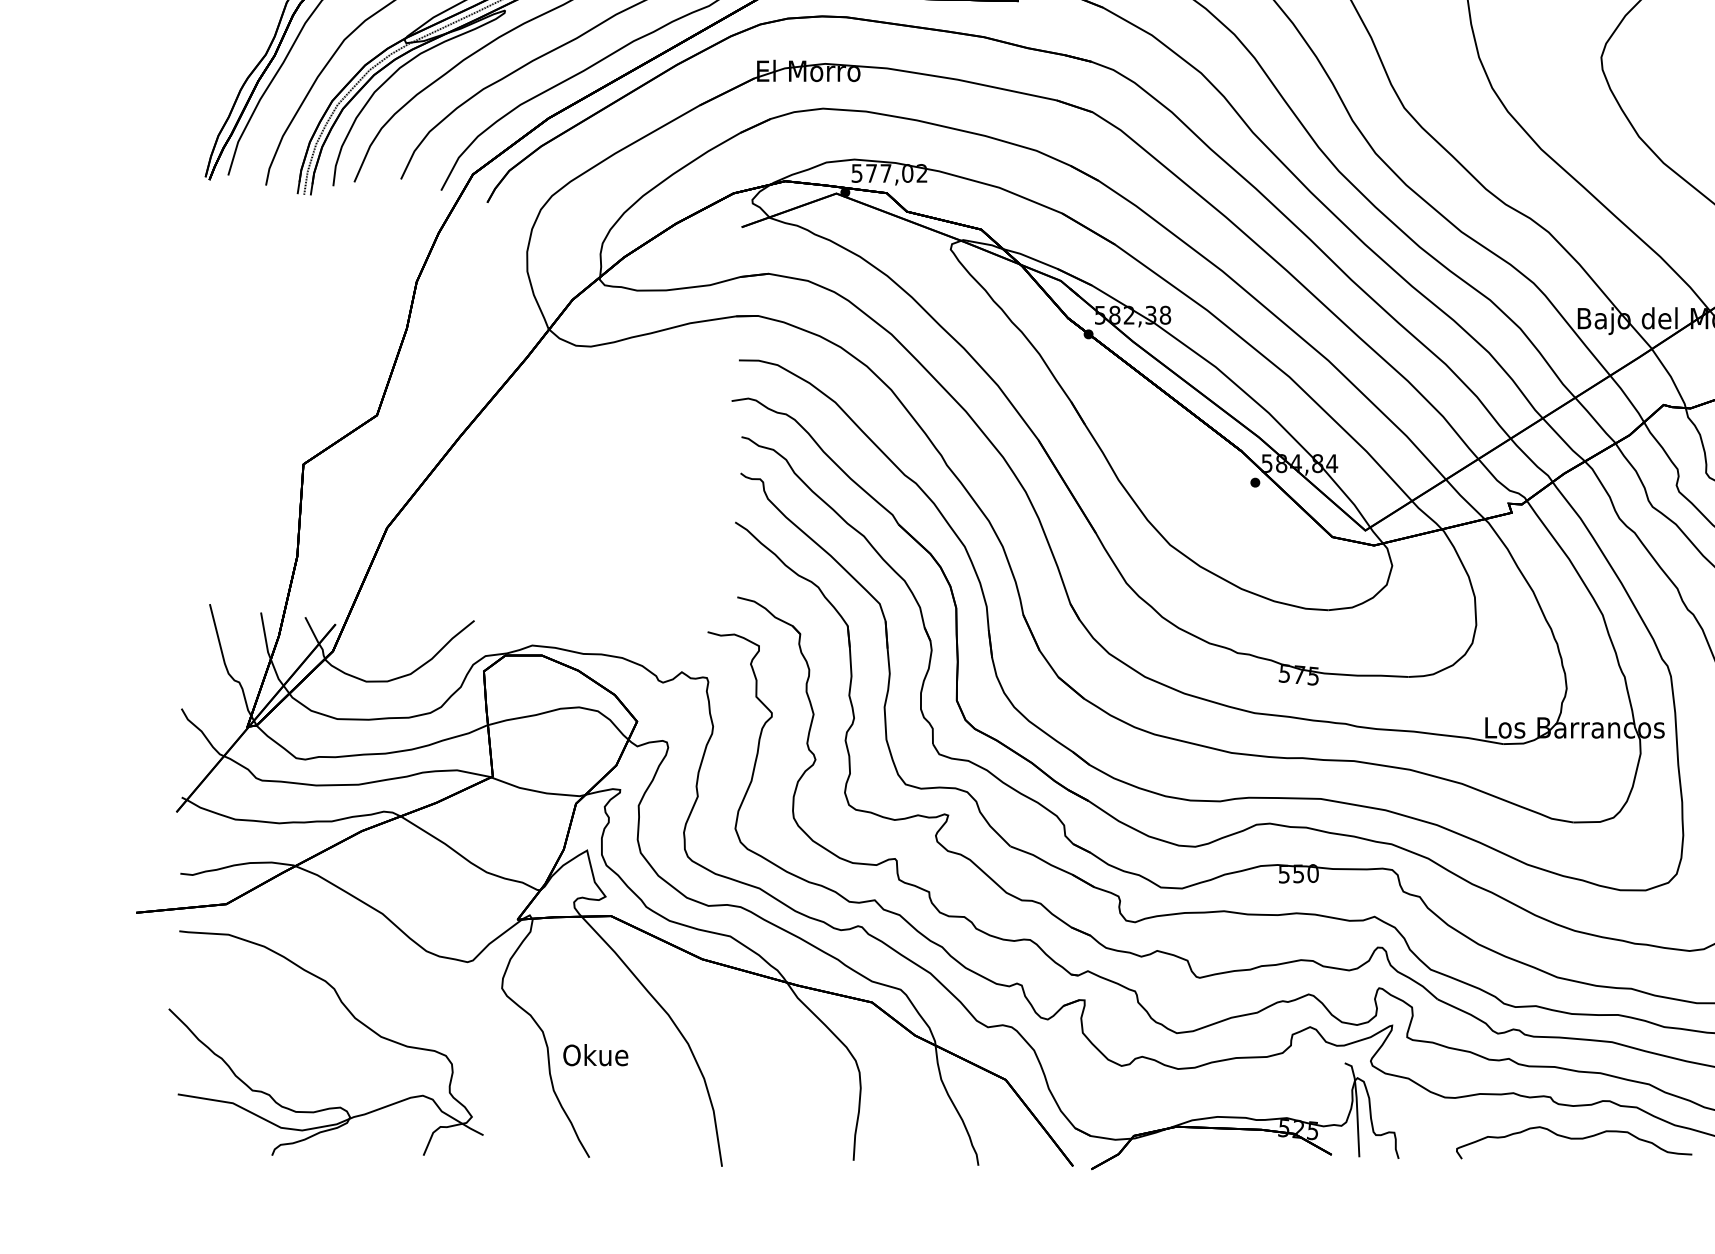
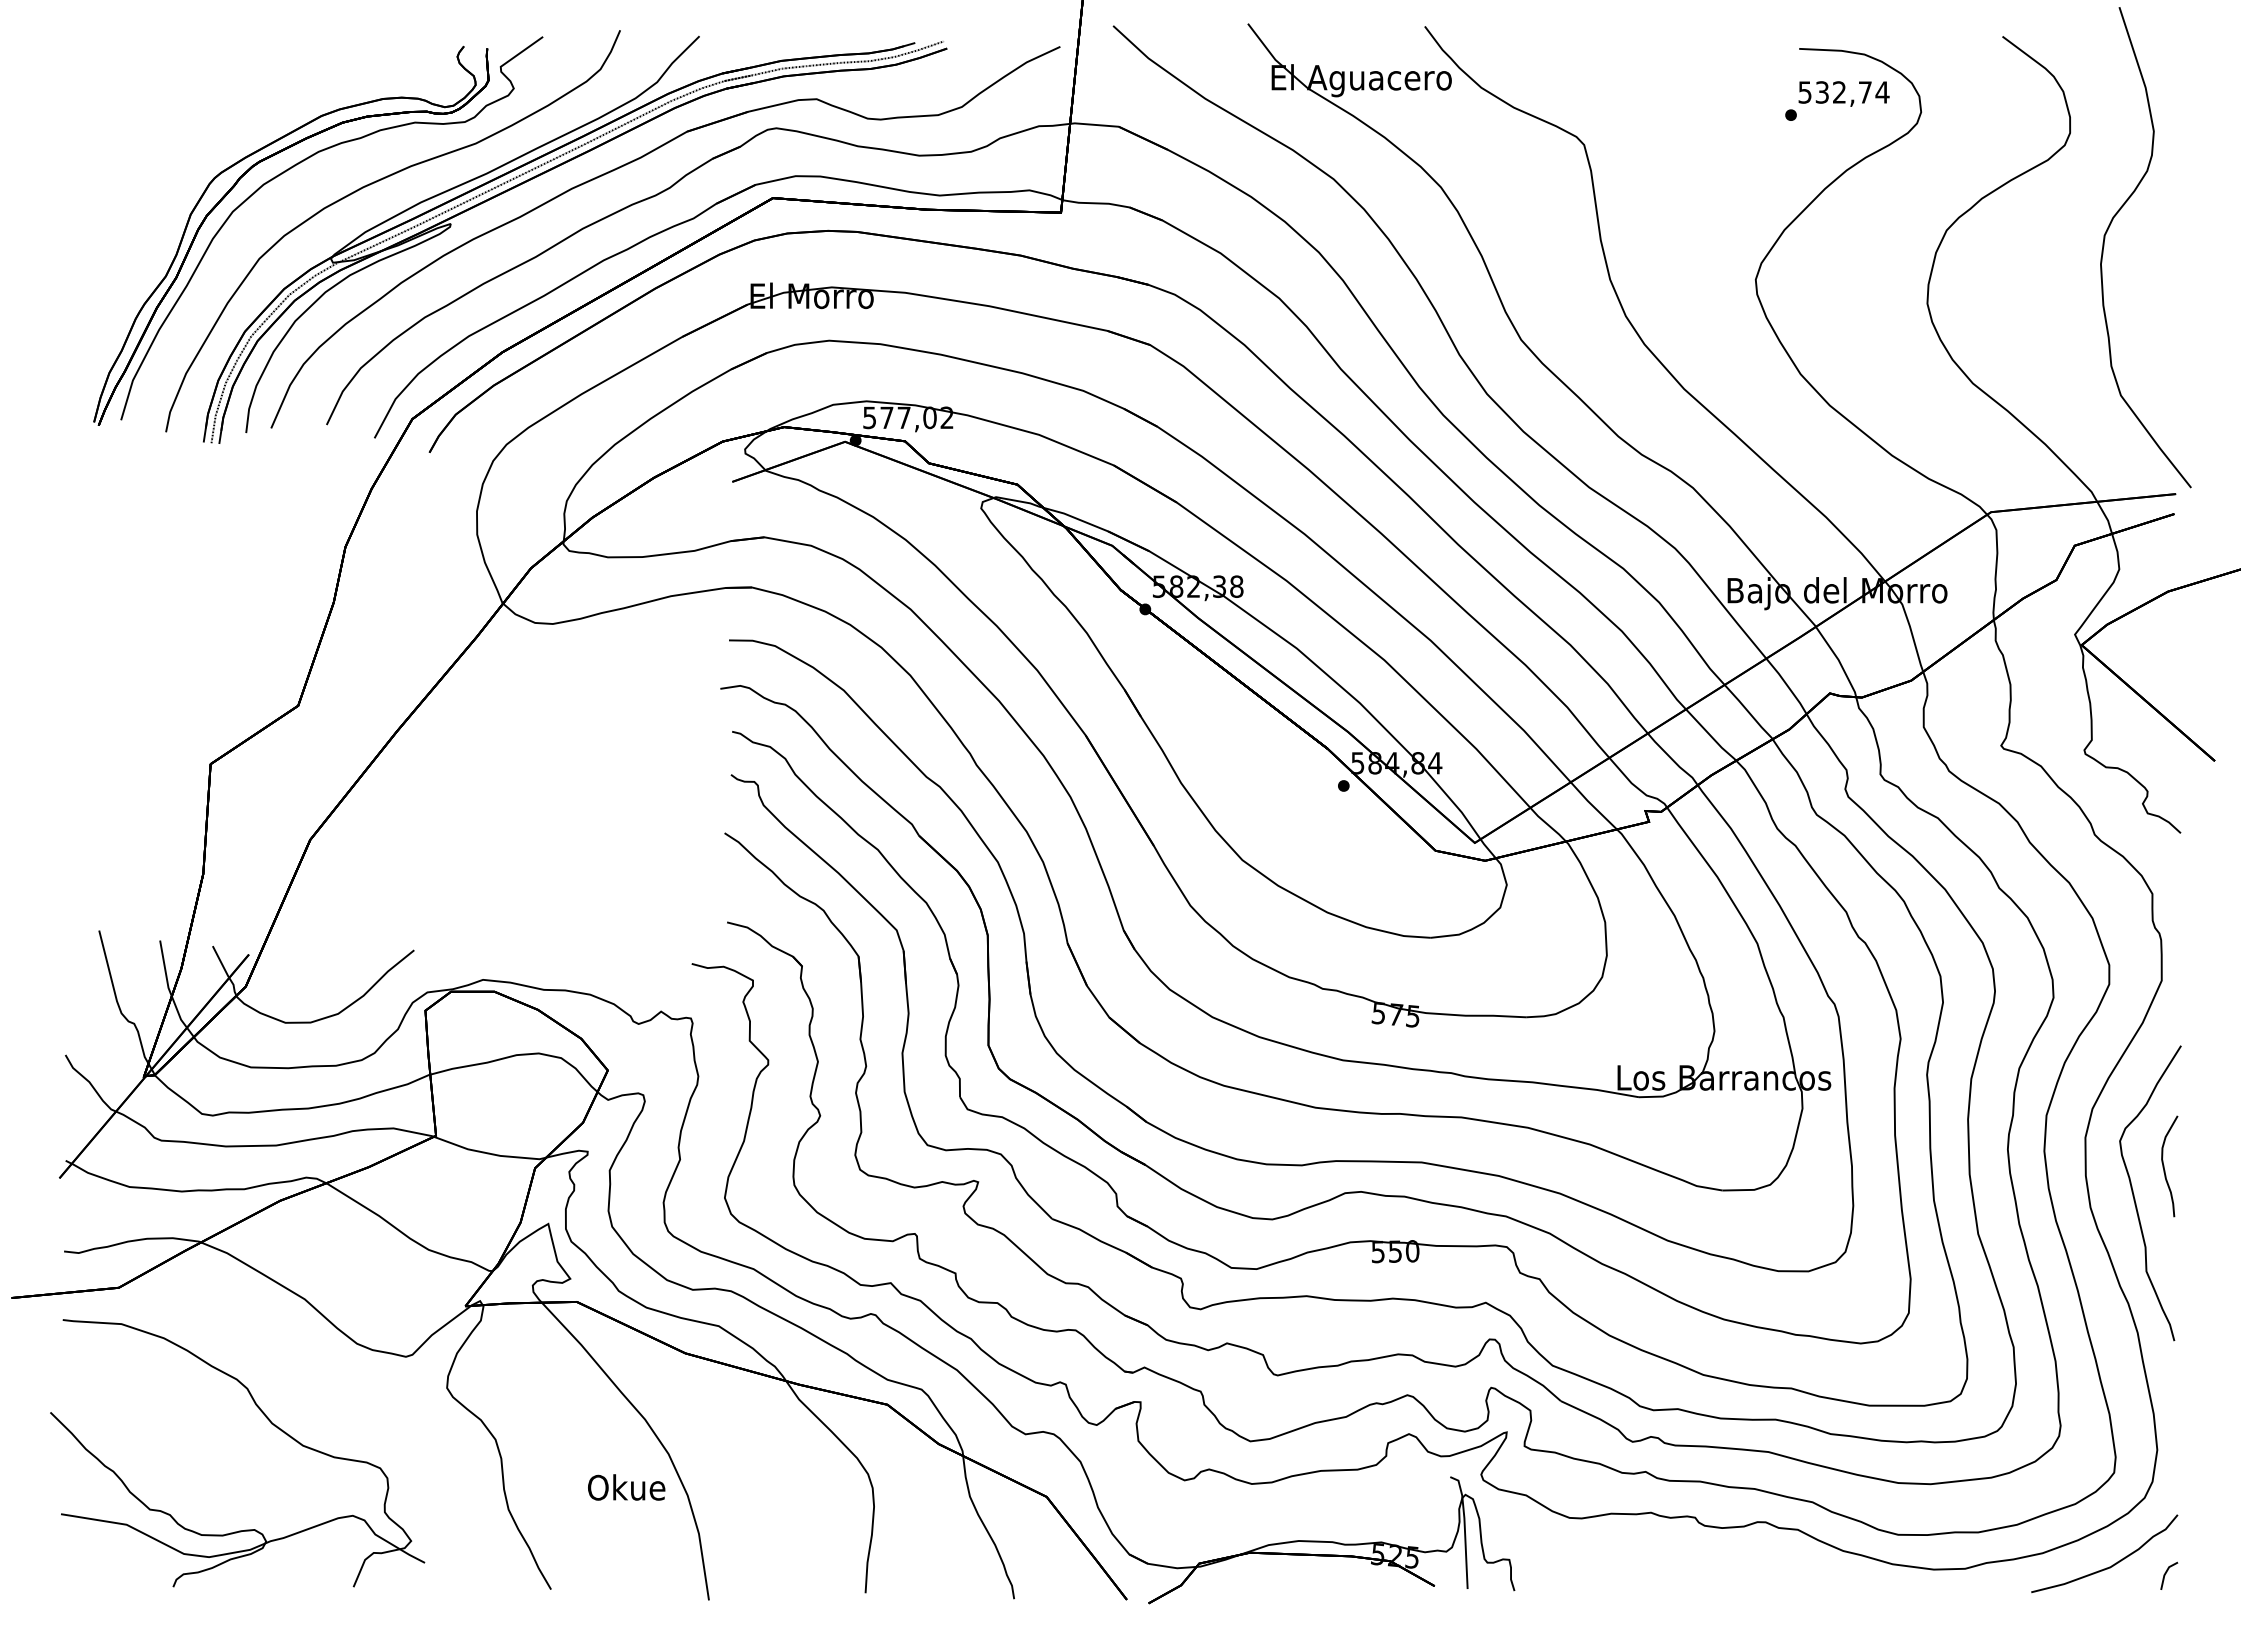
text: (595, 1055) -> (626, 1487), moved
curve: (1574, 1139) -> (1723, 1567), removed

